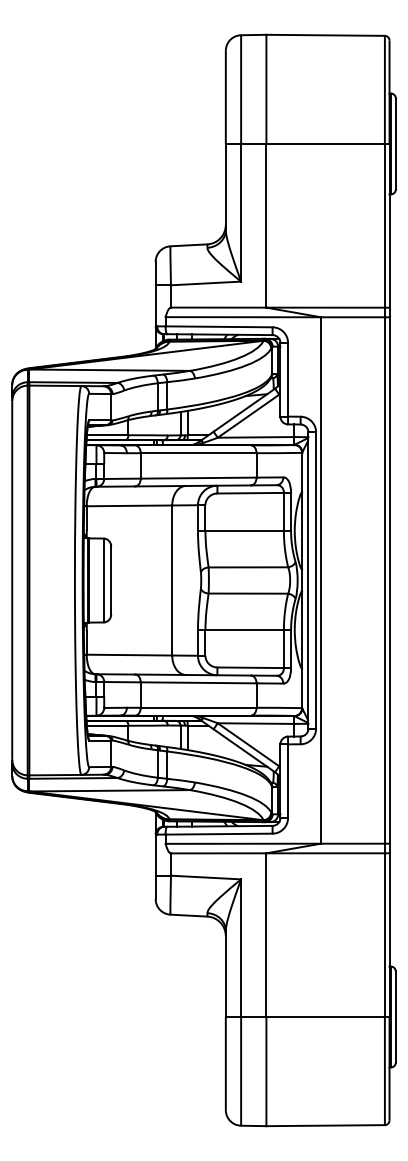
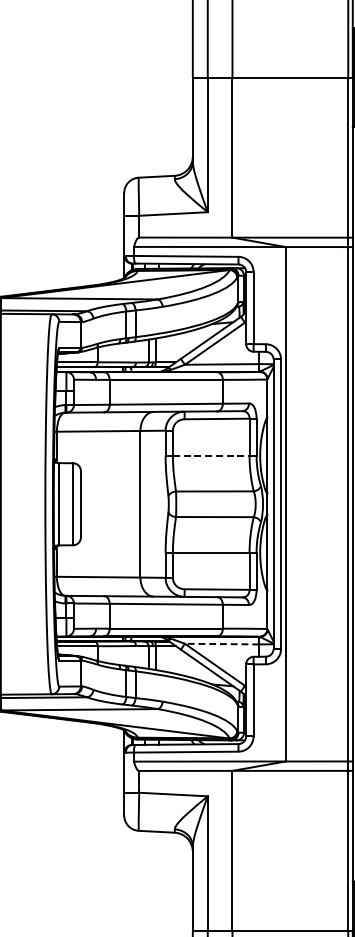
line: (245, 530) -> (212, 455), solid -> dashed
line: (255, 723) -> (221, 644), solid -> dashed

